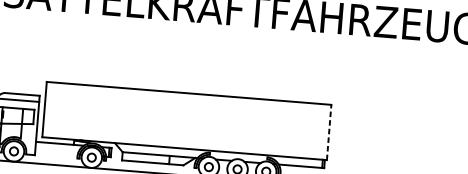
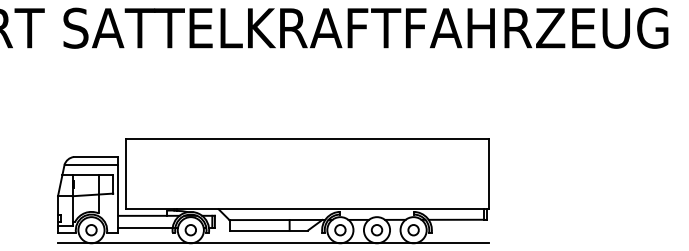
line: (329, 132) -> (489, 173), dashed -> solid
line: (56, 152) -> (145, 227), added

